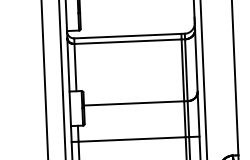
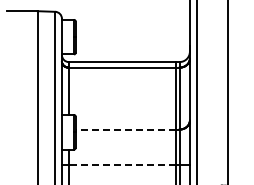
line: (133, 103) -> (125, 129), solid -> dashed
line: (132, 139) -> (122, 165), solid -> dashed

